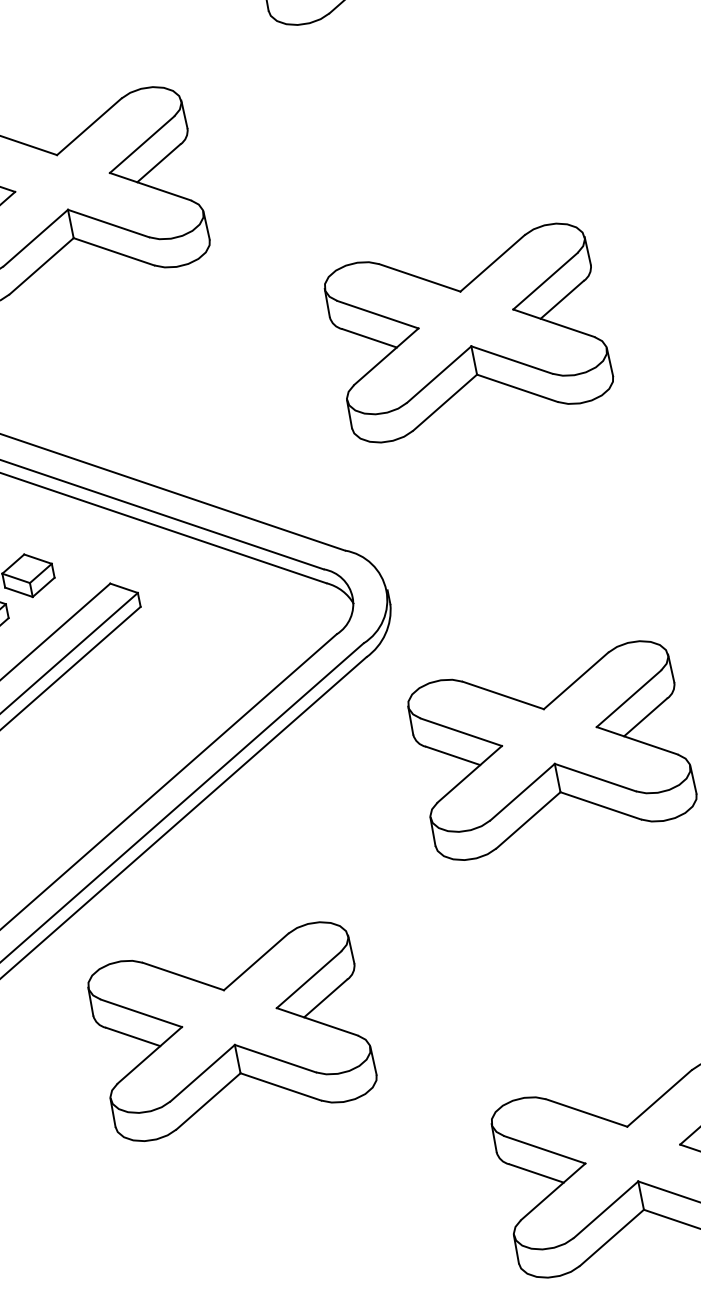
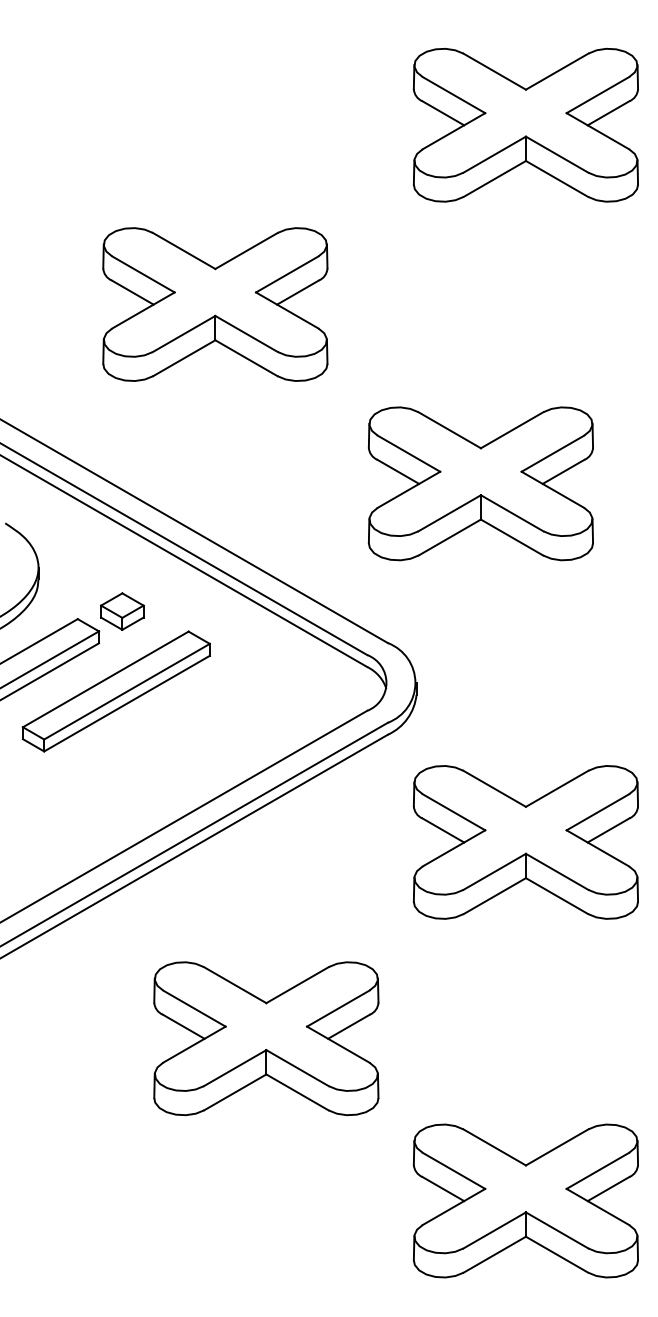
part: (468, 332) -> (480, 483), moved
part: (232, 1031) -> (266, 1038), moved

